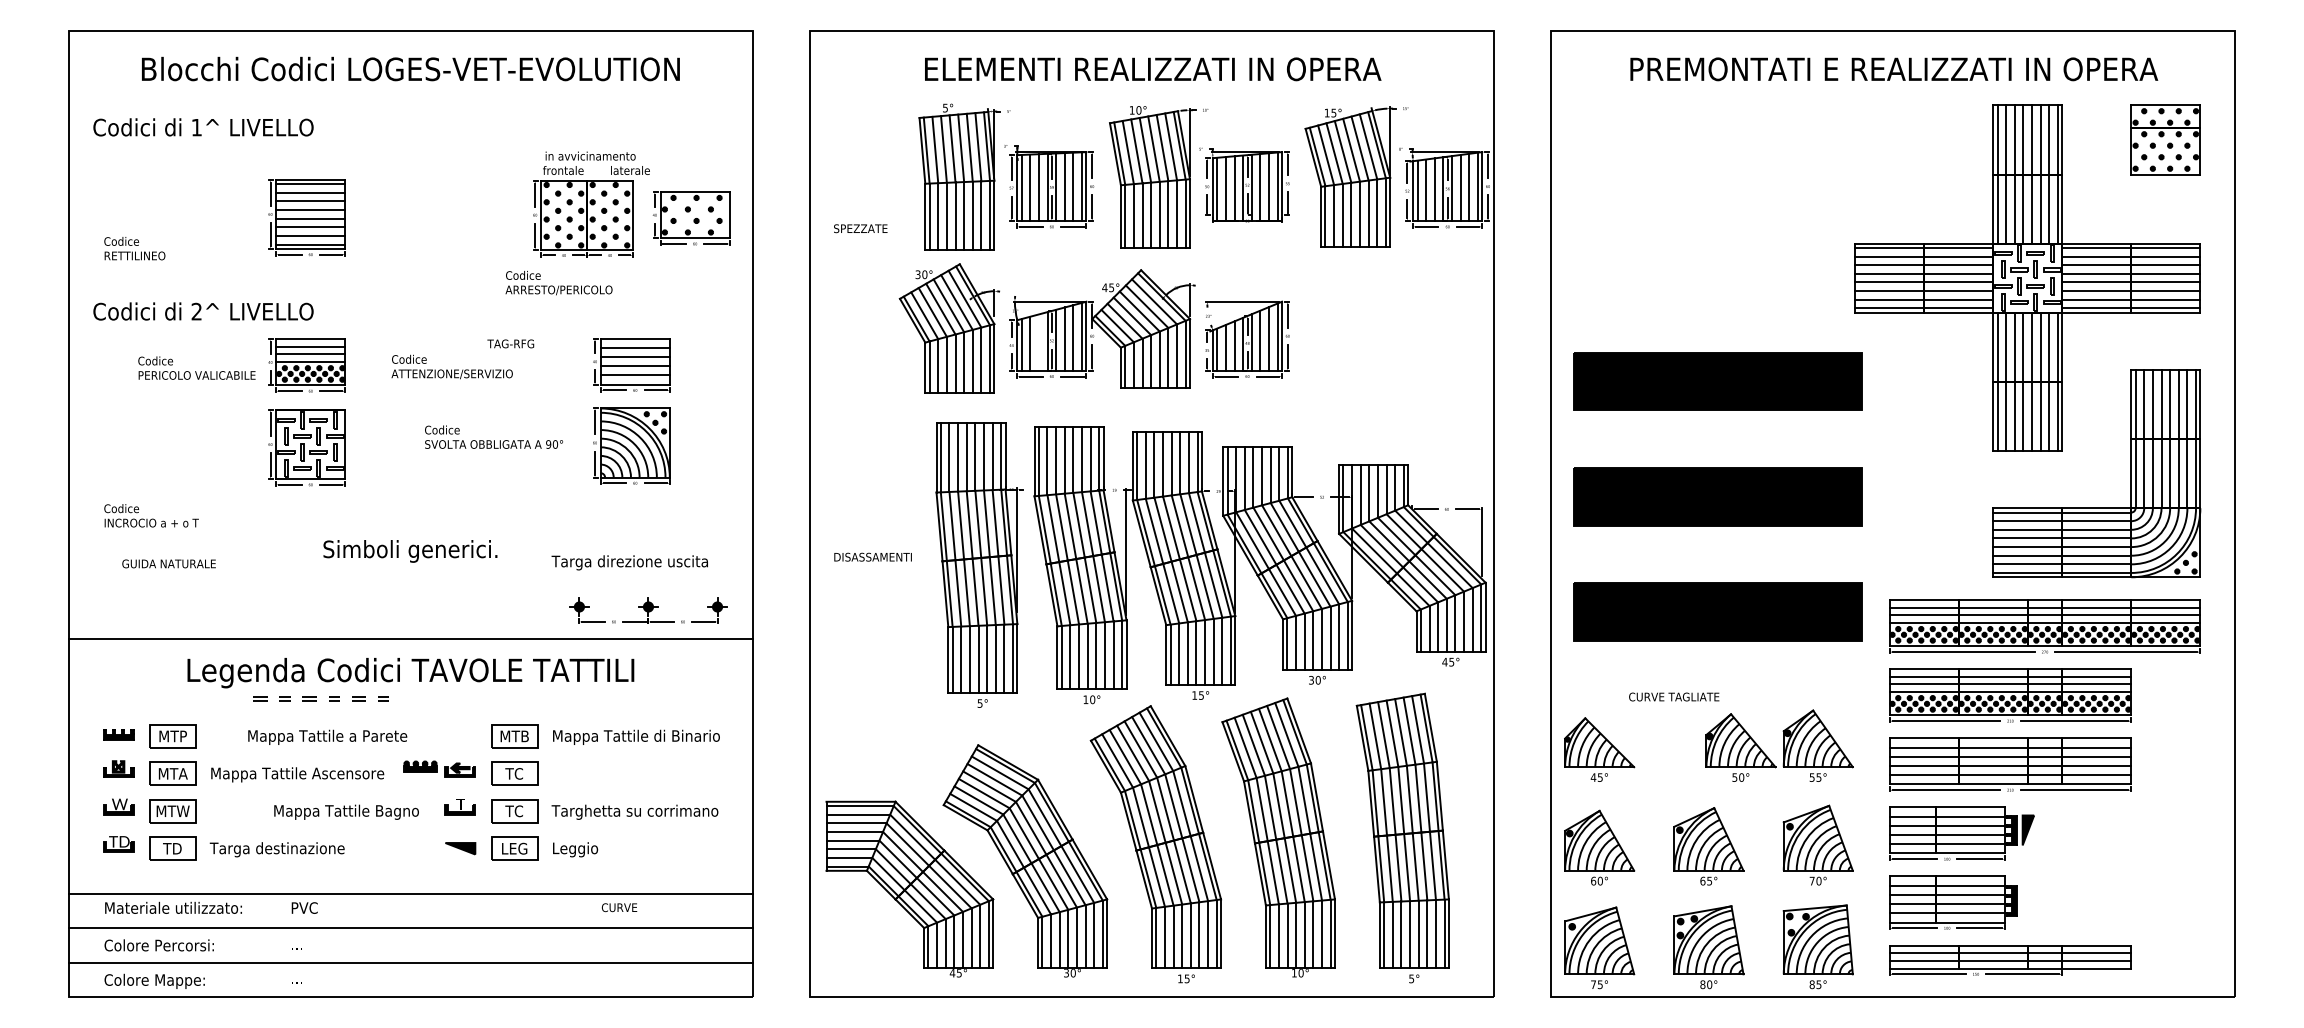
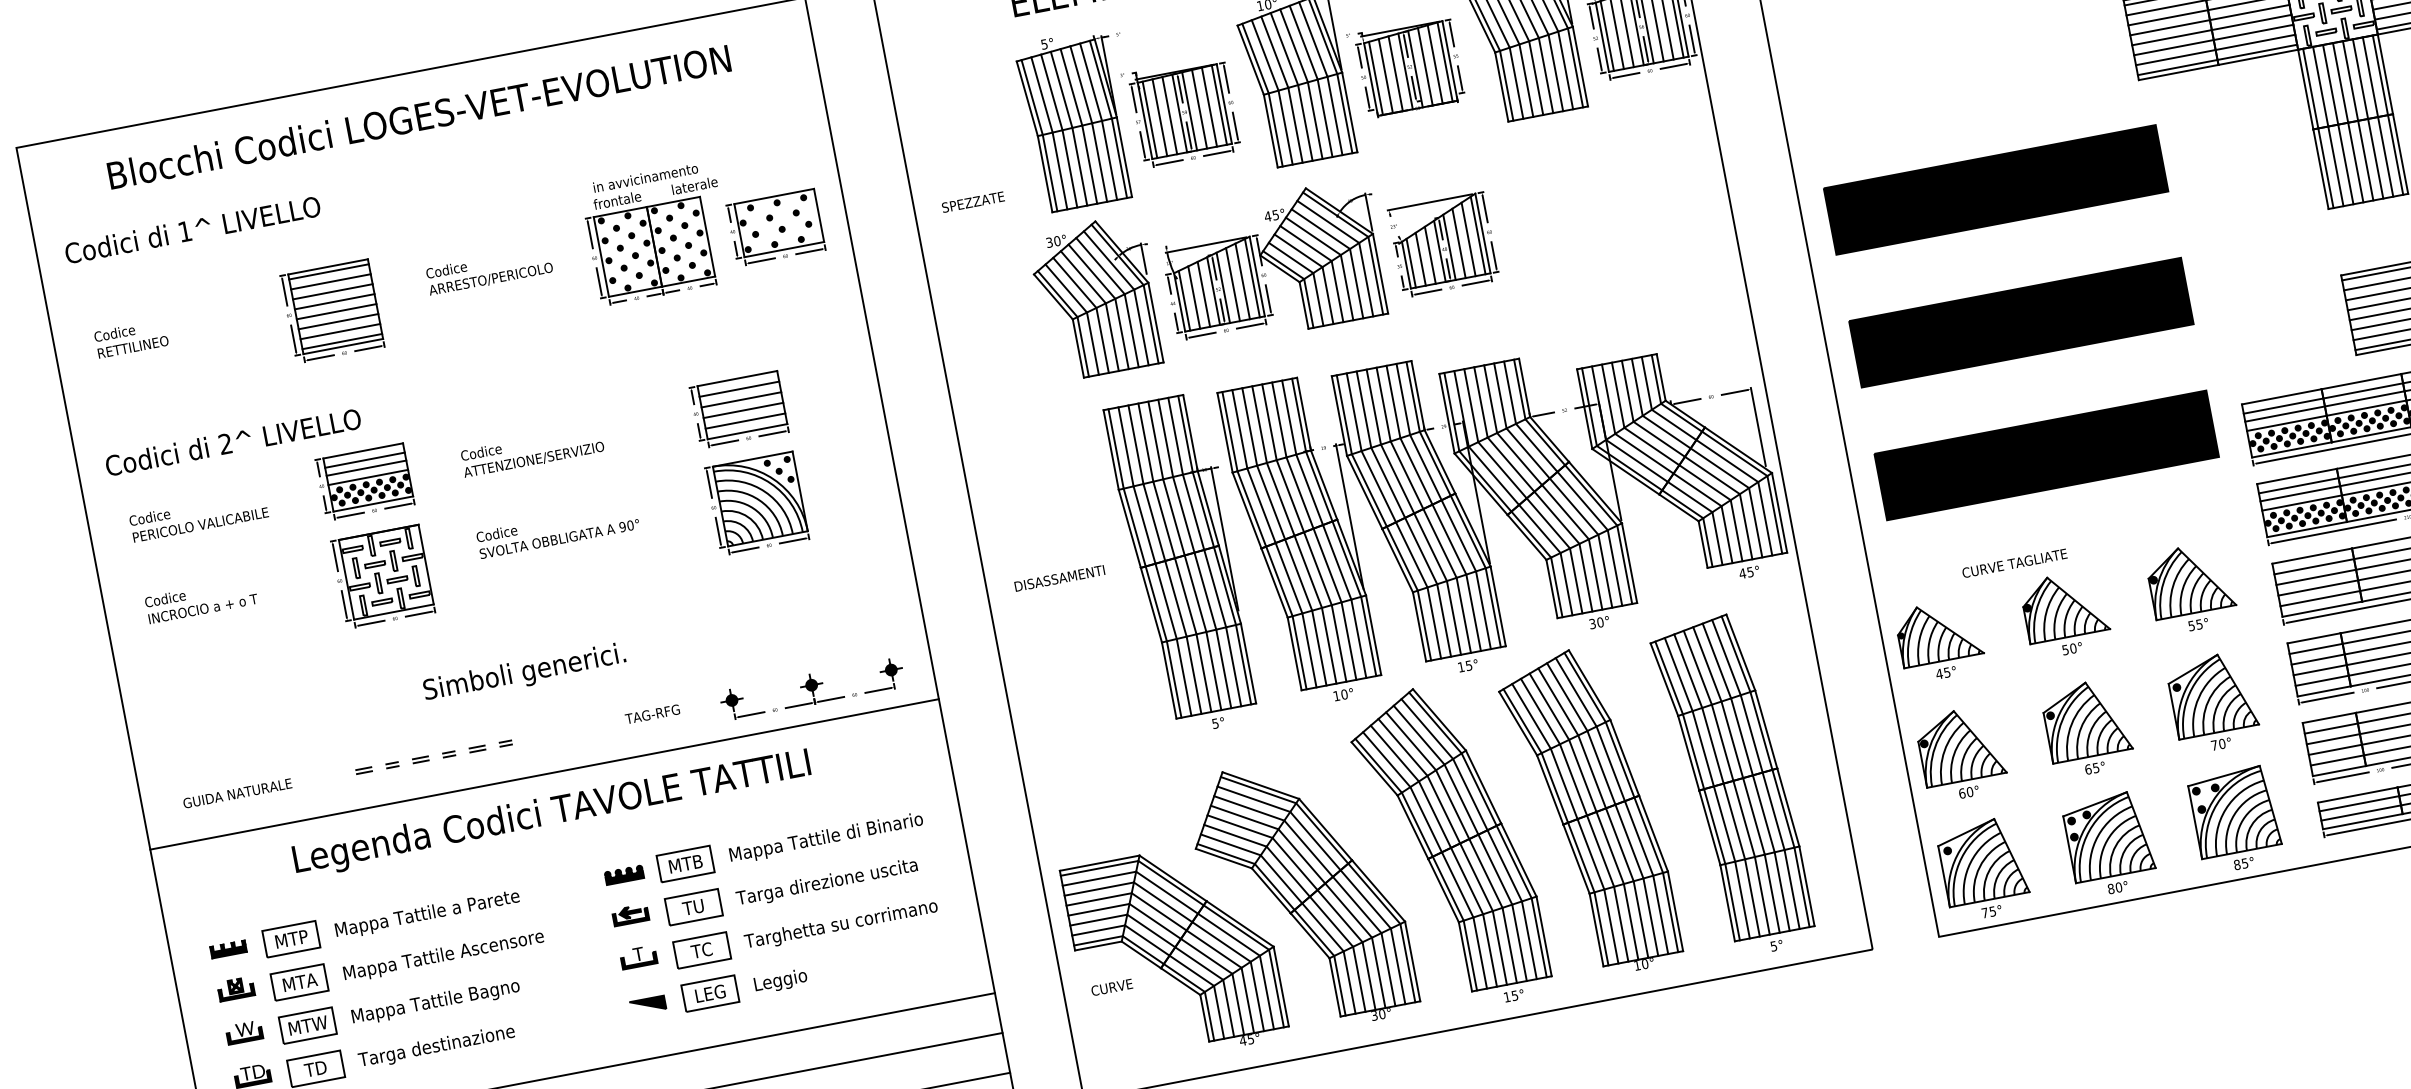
text: (134, 248) -> (131, 338), moved
text: (558, 283) -> (488, 271), moved
line: (1038, 342) -> (1203, 294), added
text: (510, 343) -> (652, 713), moved
text: (196, 367) -> (198, 515), moved
text: (493, 436) -> (557, 529), moved
text: (151, 515) -> (201, 600), moved
text: (629, 562) -> (826, 882), moved
text: (168, 563) -> (236, 793), moved
part: (320, 698) -> (433, 756), moved
text: (327, 736) -> (427, 913), moved
part: (1740, 747) -> (2065, 614), moved
part: (420, 766) -> (624, 874), moved
text: (514, 773) -> (693, 906), TC -> TU
text: (346, 811) -> (435, 1001), moved
text: (619, 907) -> (1111, 987), moved

